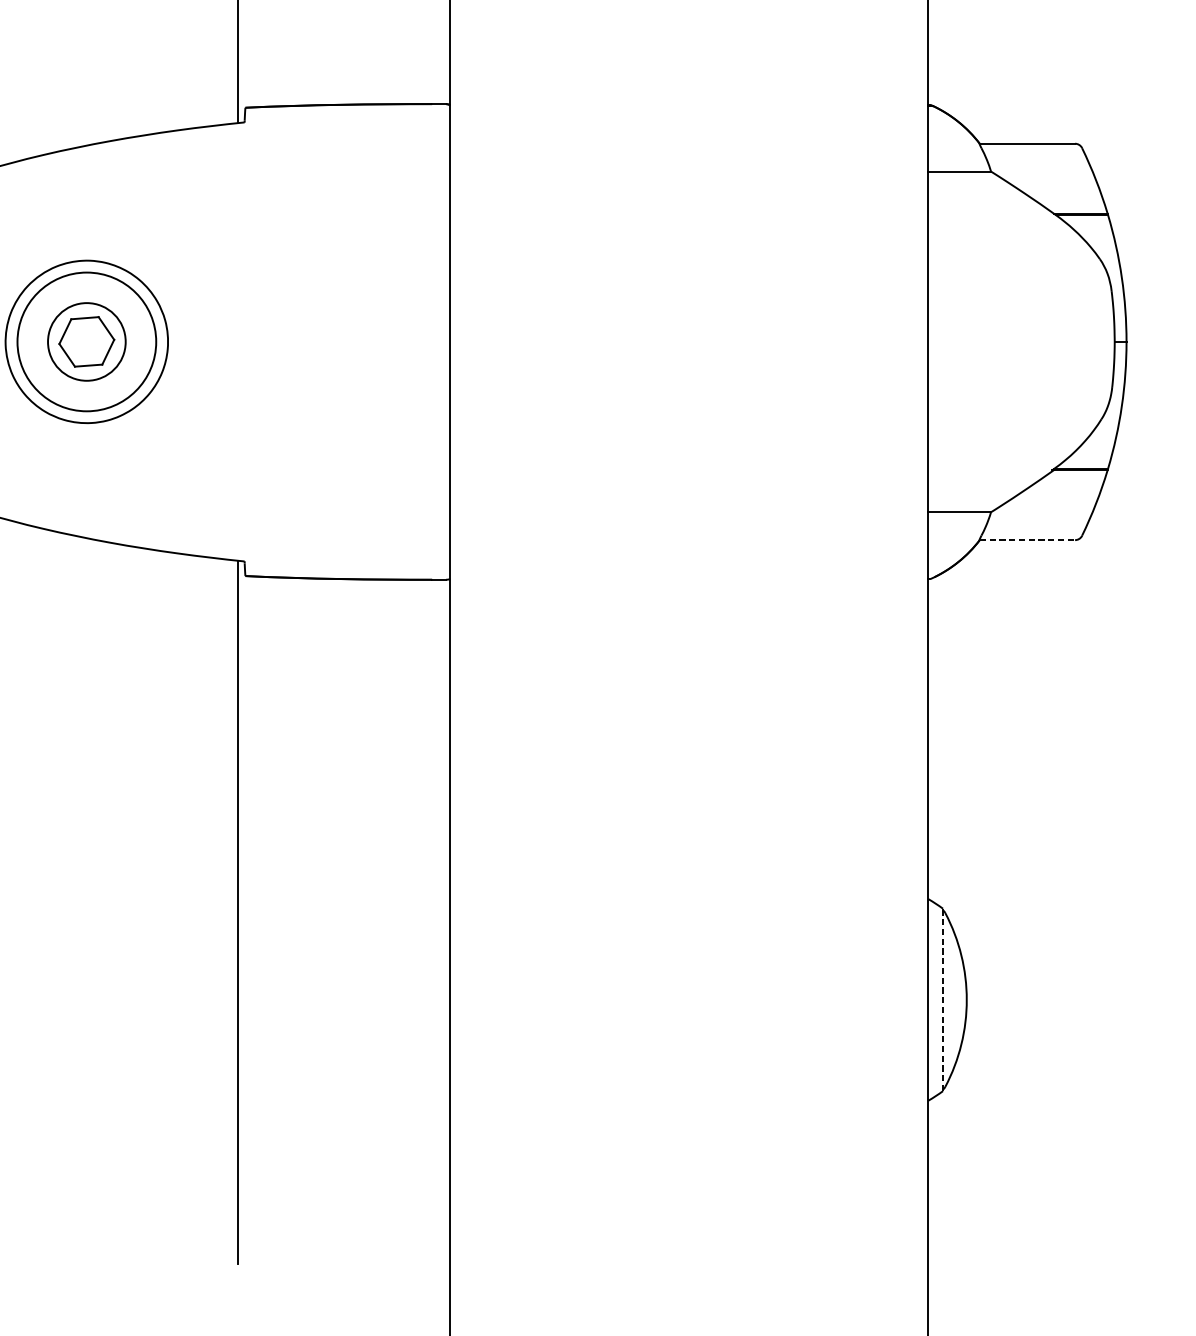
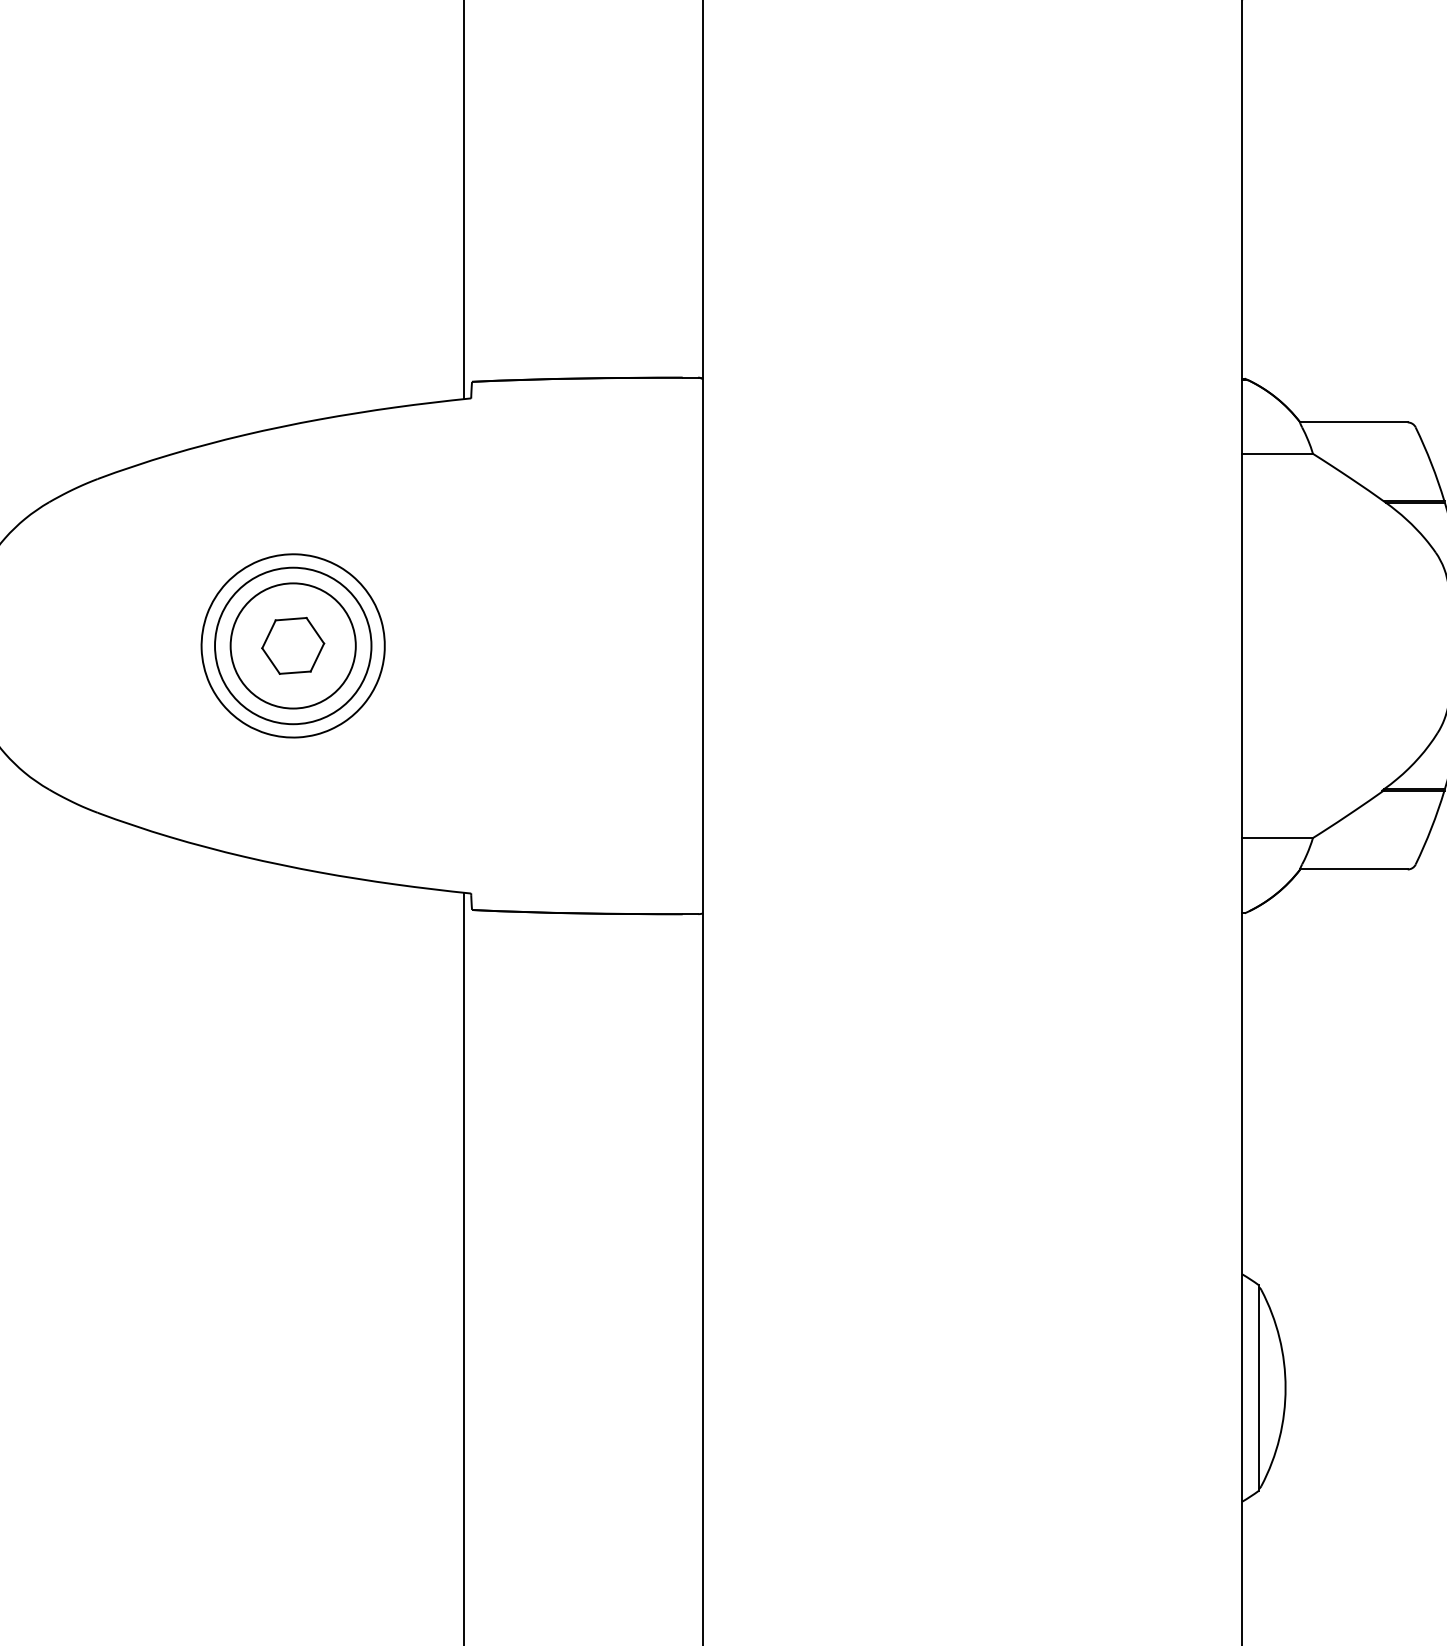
circle: (86, 341) -> (292, 645), size x1.43
line: (1027, 540) -> (1354, 869), dashed -> solid
line: (942, 1000) -> (1258, 1388), dashed -> solid

